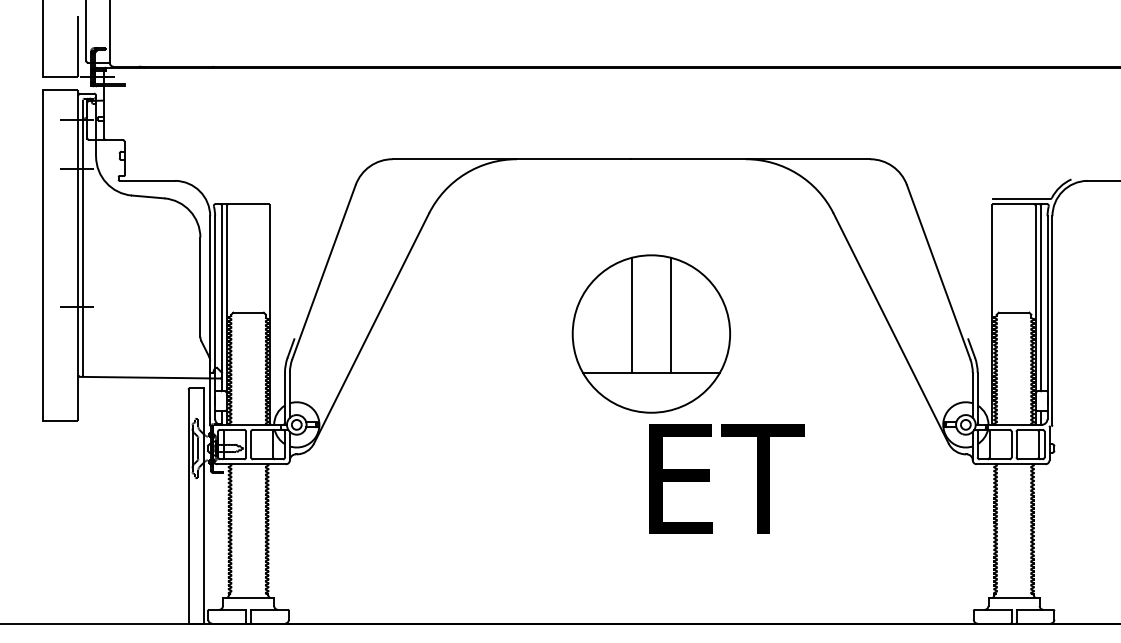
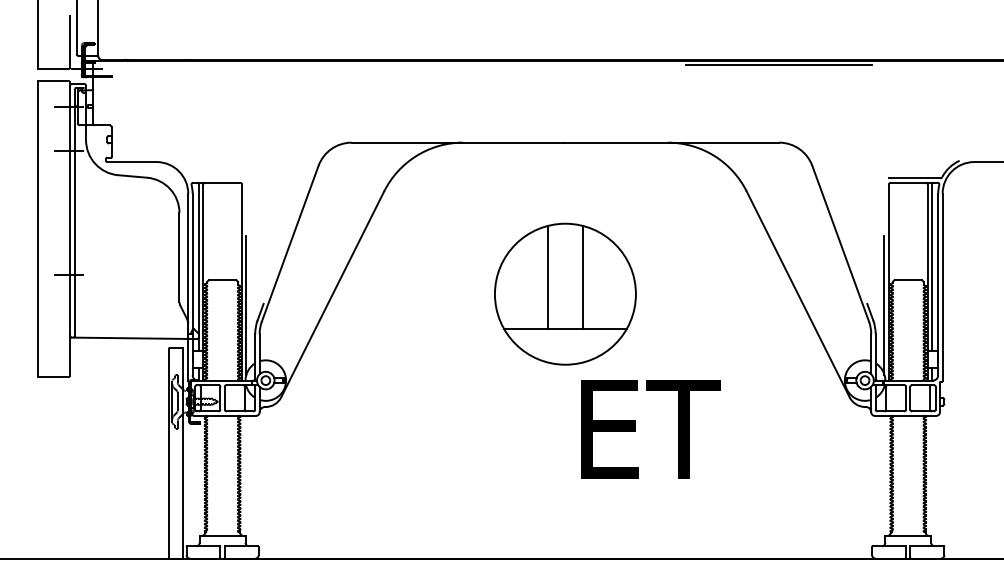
line: (869, 73) -> (778, 65), added
part: (651, 333) -> (565, 293), moved
line: (275, 341) -> (246, 305), added
line: (987, 341) -> (884, 305), added

